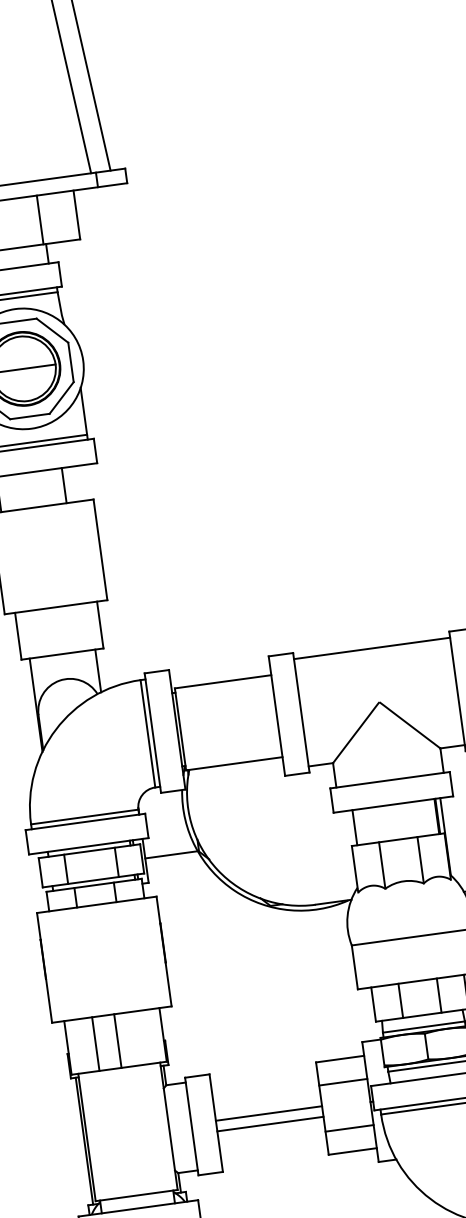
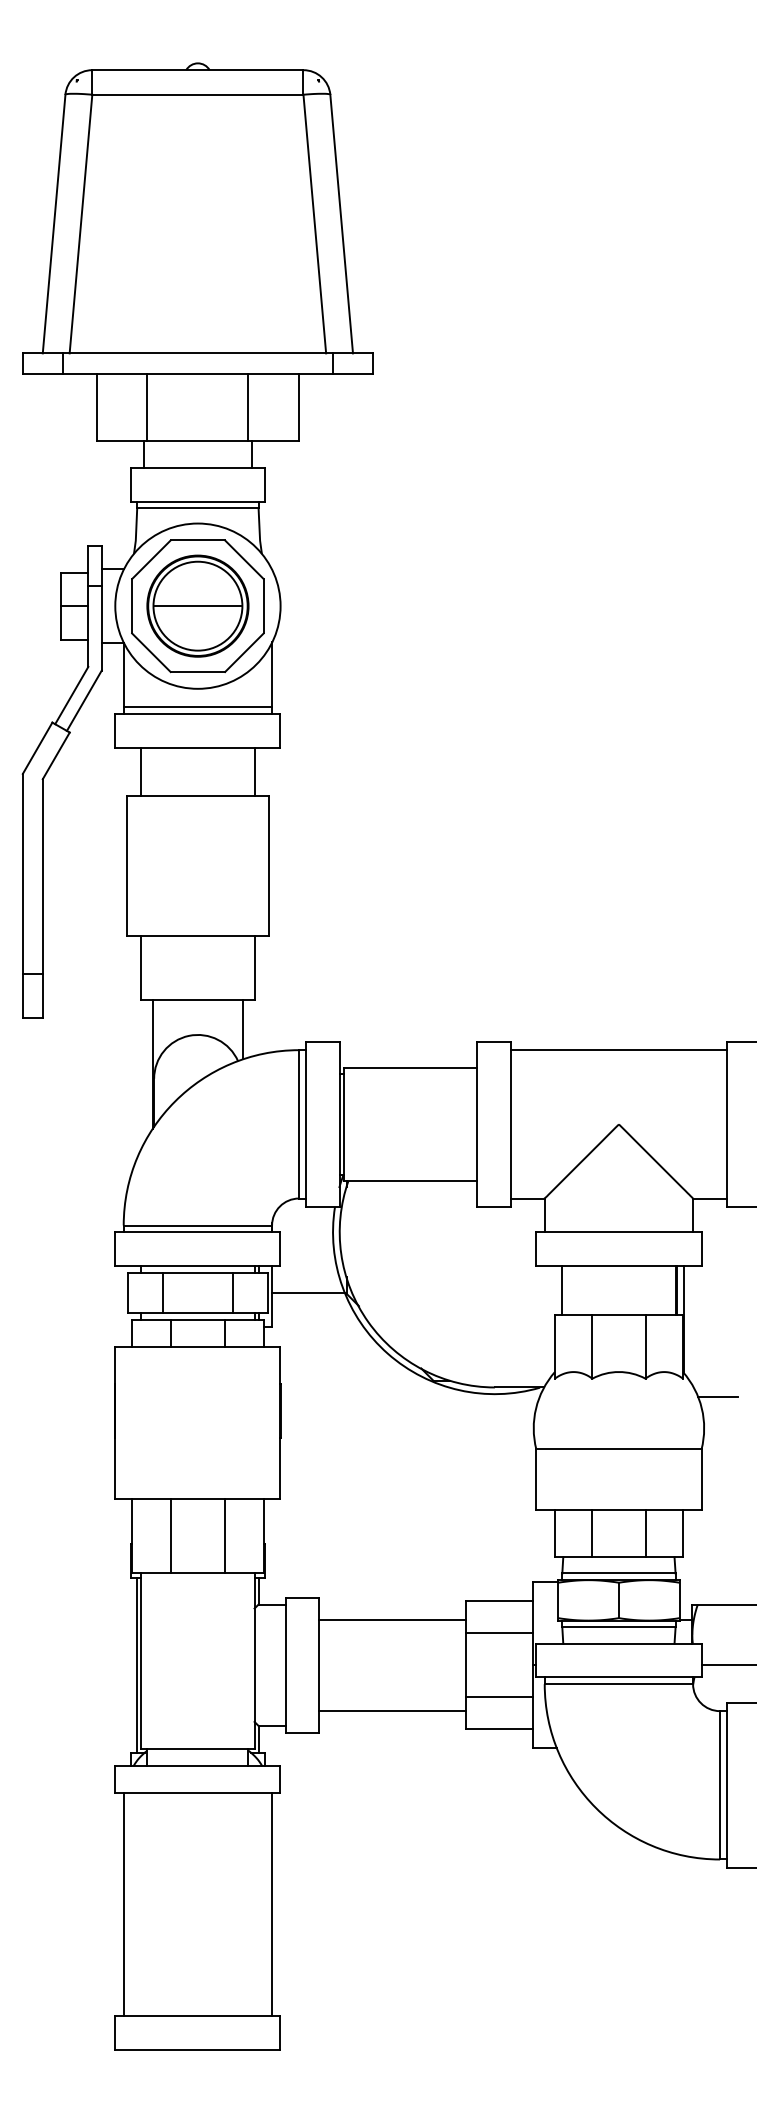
line: (64, 485) -> (254, 771), moved
line: (118, 1040) -> (225, 1535), moved
line: (268, 1113) -> (392, 1619), moved
line: (270, 1124) -> (392, 1710), moved

